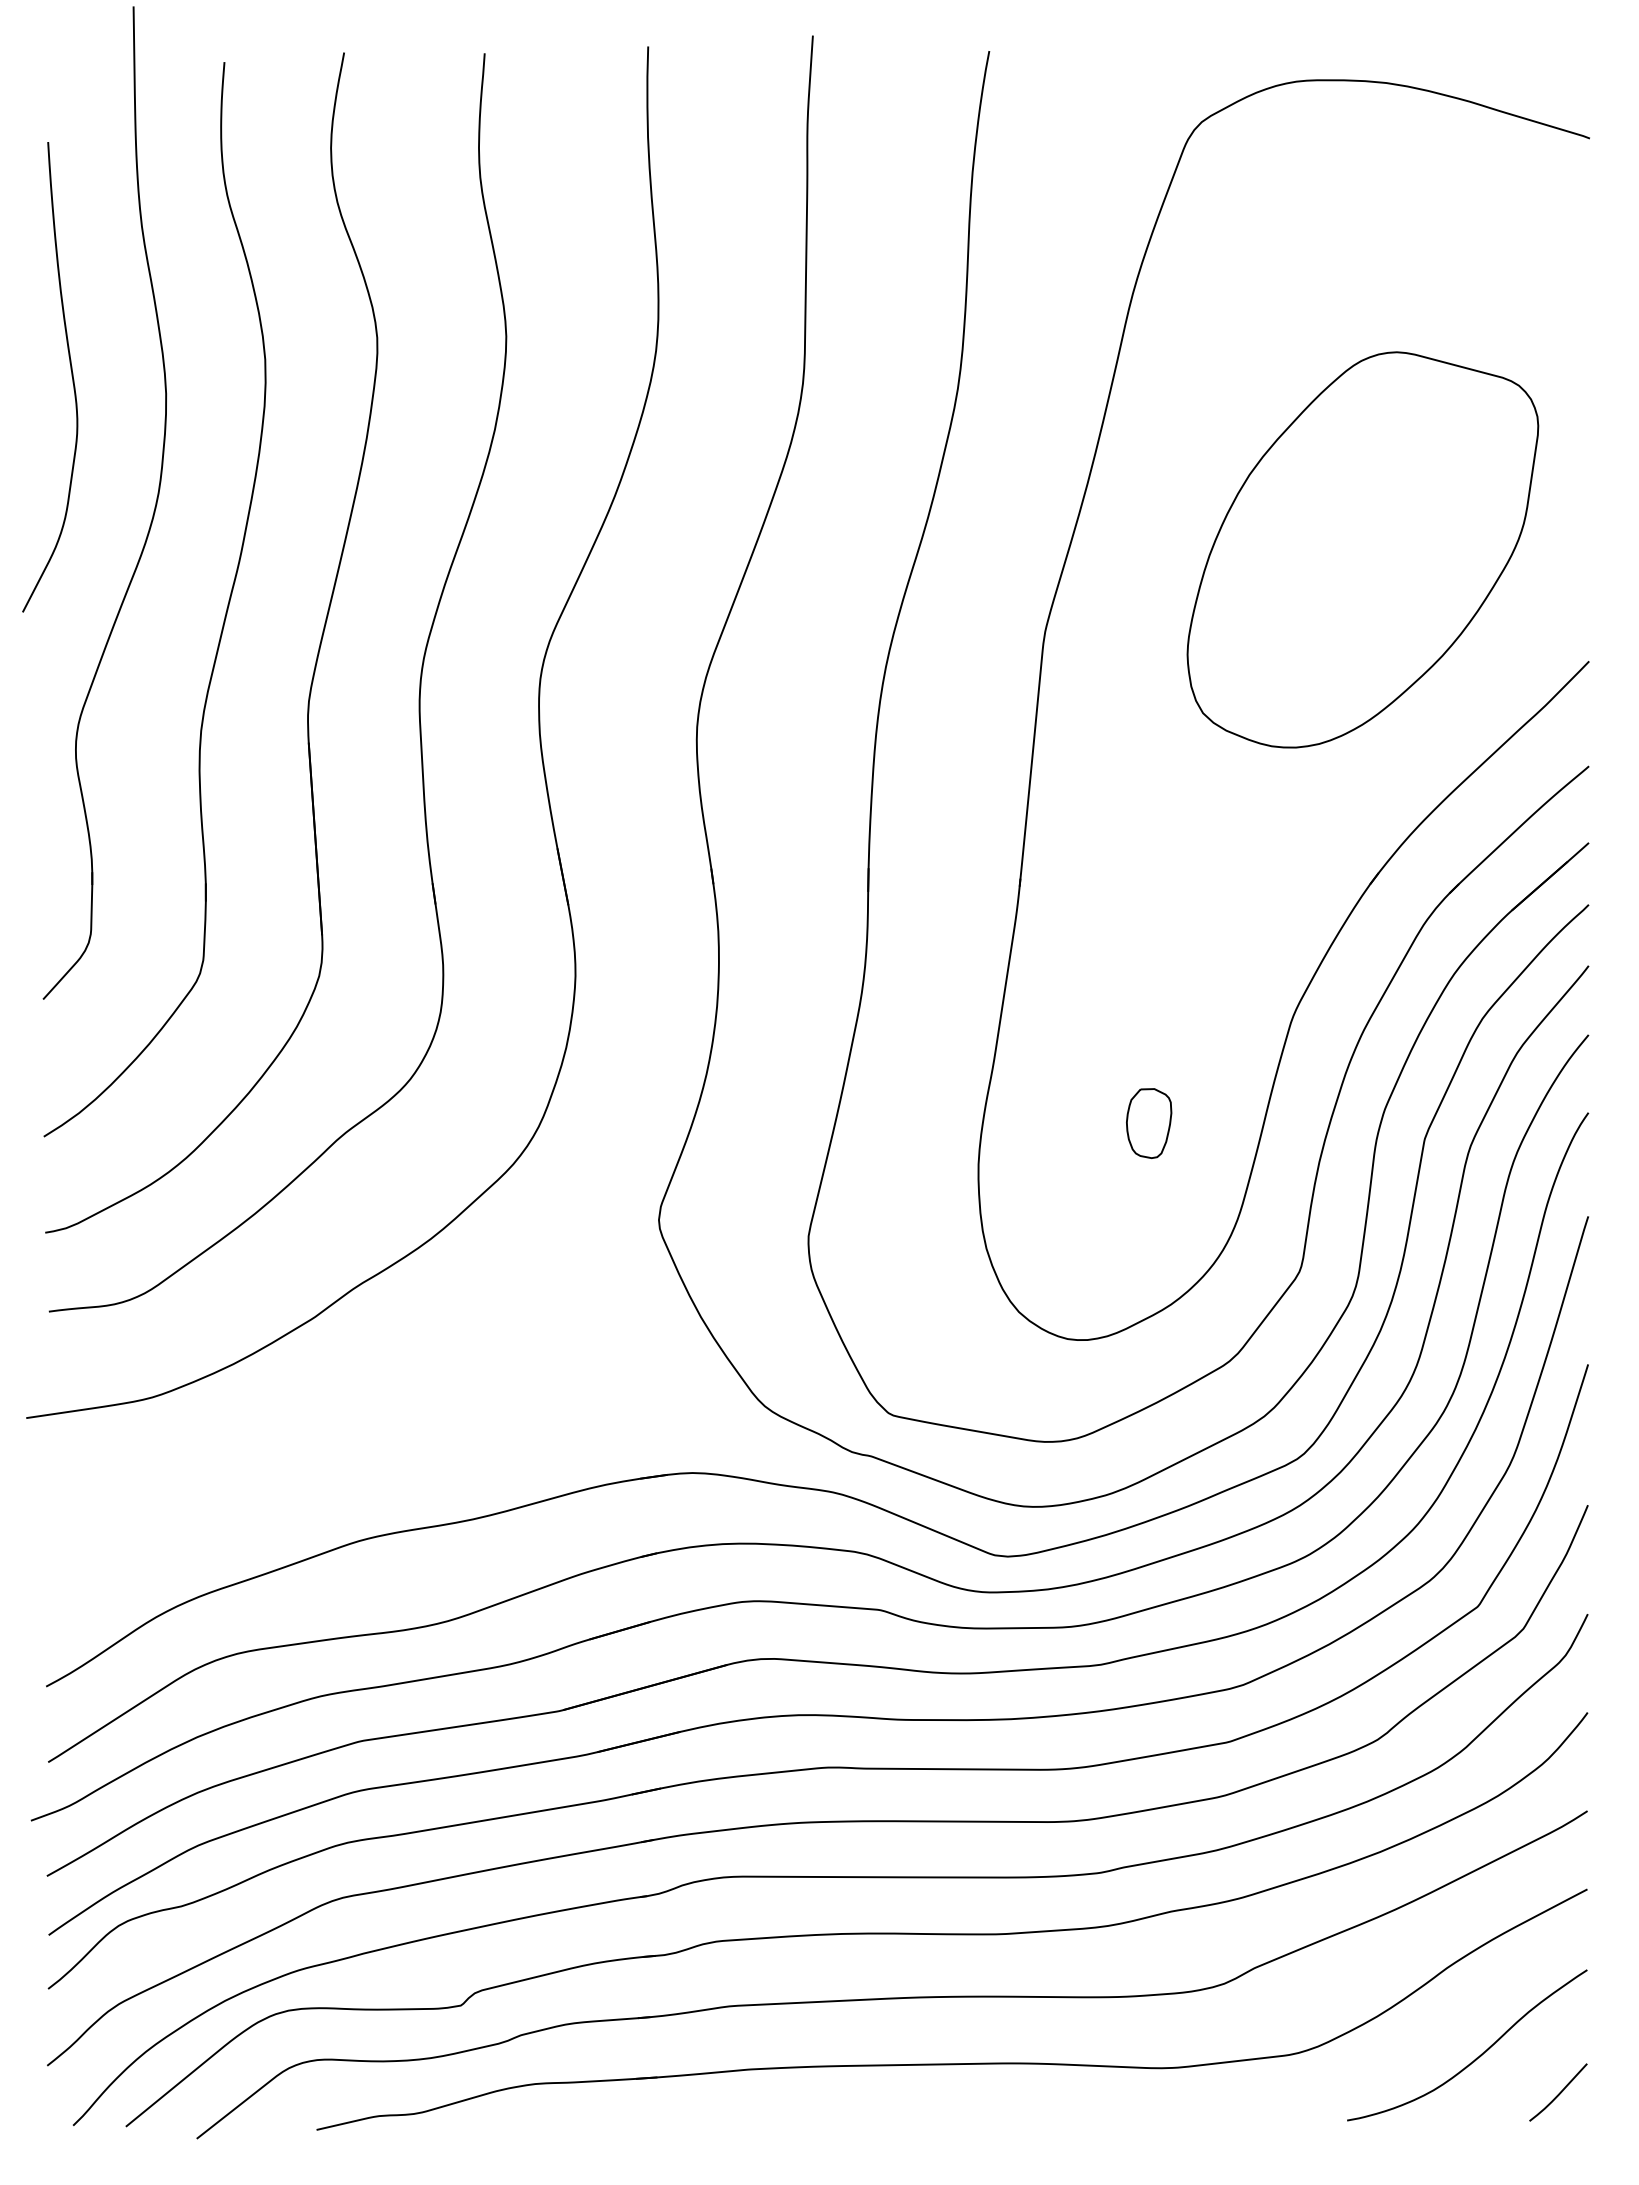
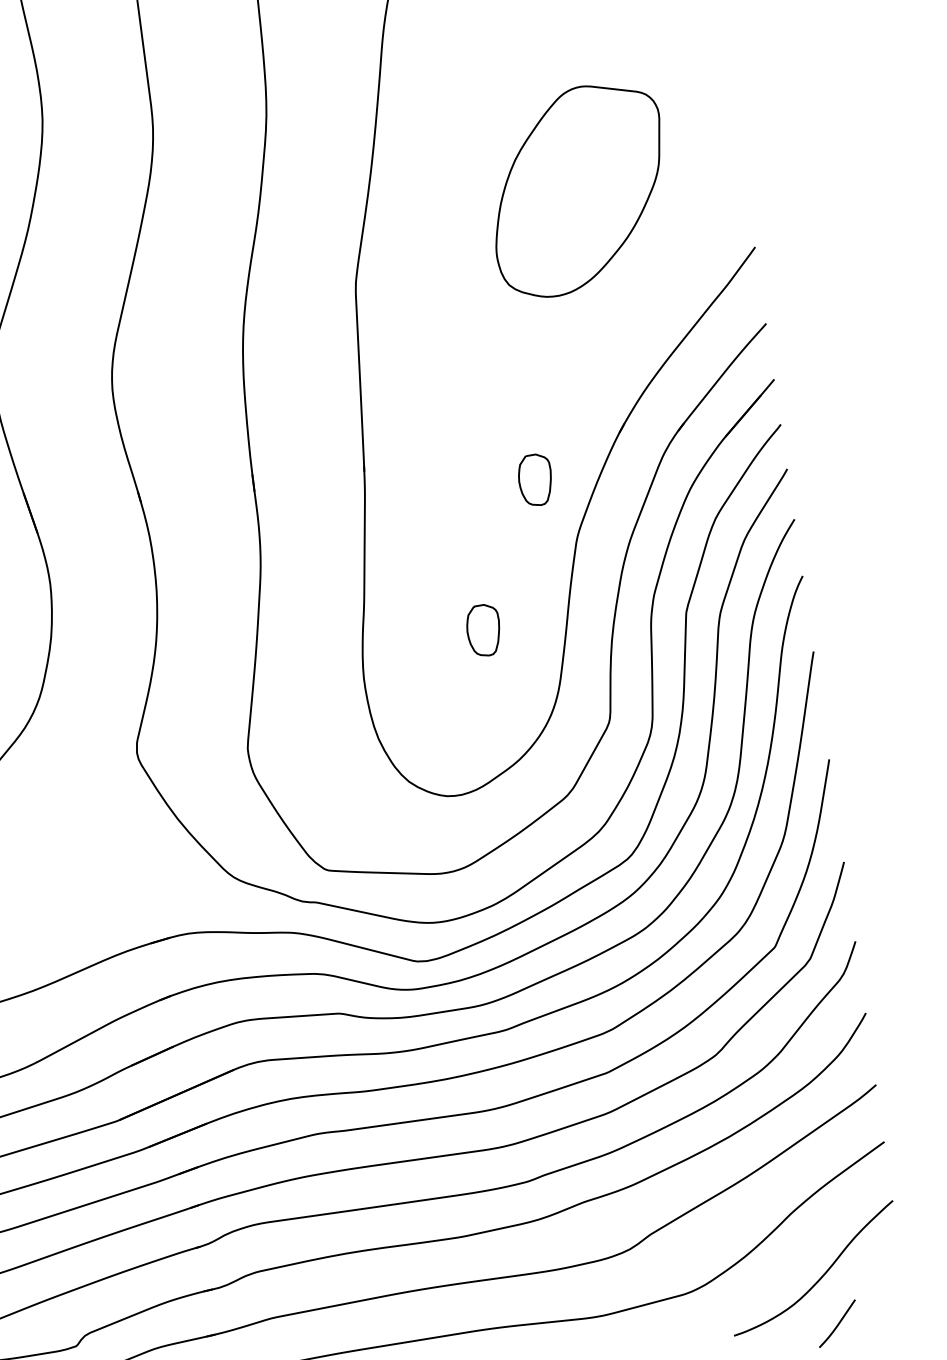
part: (1362, 549) -> (578, 189), size x0.7
part: (1248, 931) -> (535, 480), added
curve: (1559, 2092) -> (838, 1323), moved

